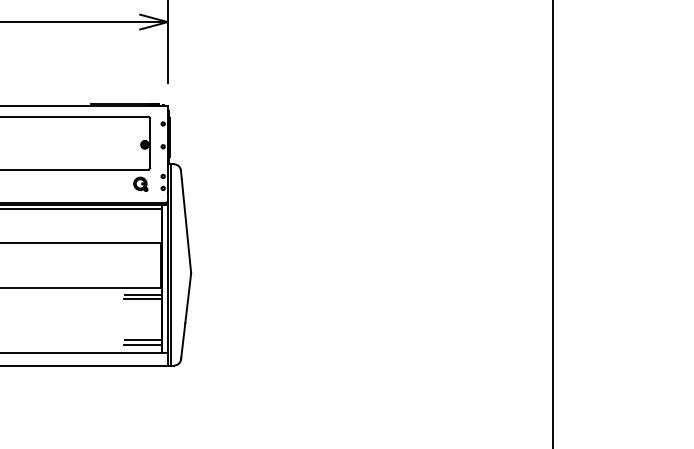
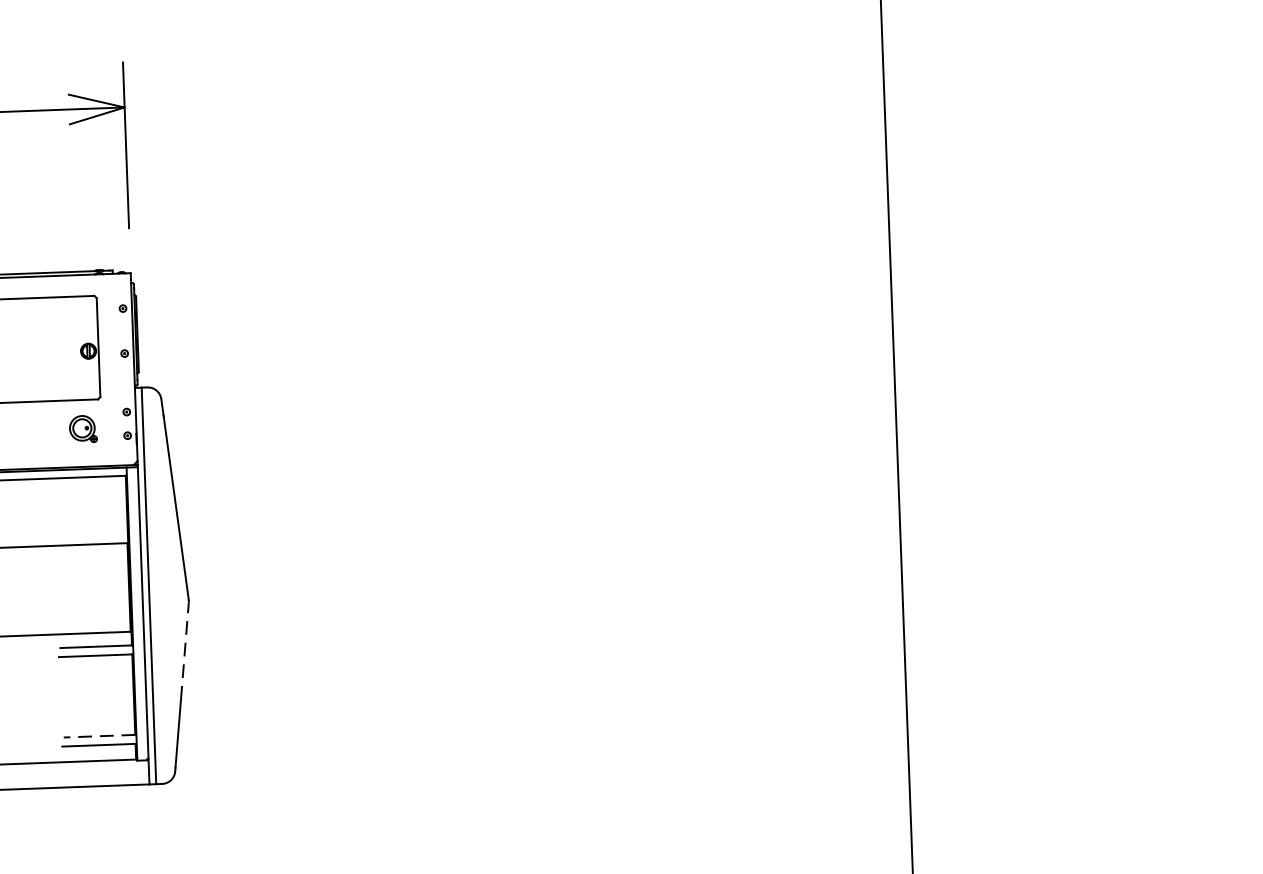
line: (188, 298) -> (185, 650), solid -> dashed
line: (142, 340) -> (97, 736), solid -> dashed

